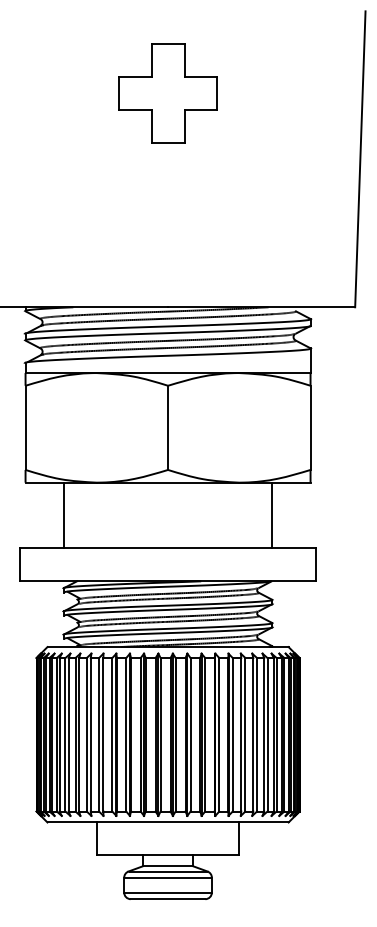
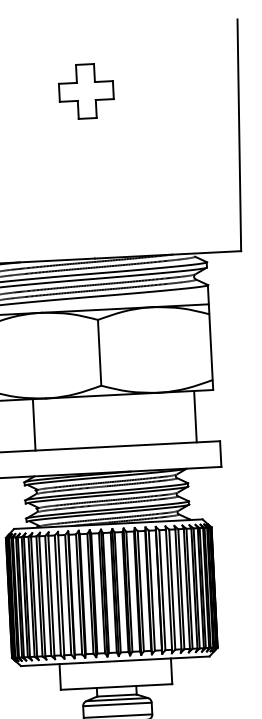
part: (167, 93) -> (85, 91), size x0.7
line: (63, 515) -> (33, 424), moved
line: (272, 515) -> (195, 416), moved

